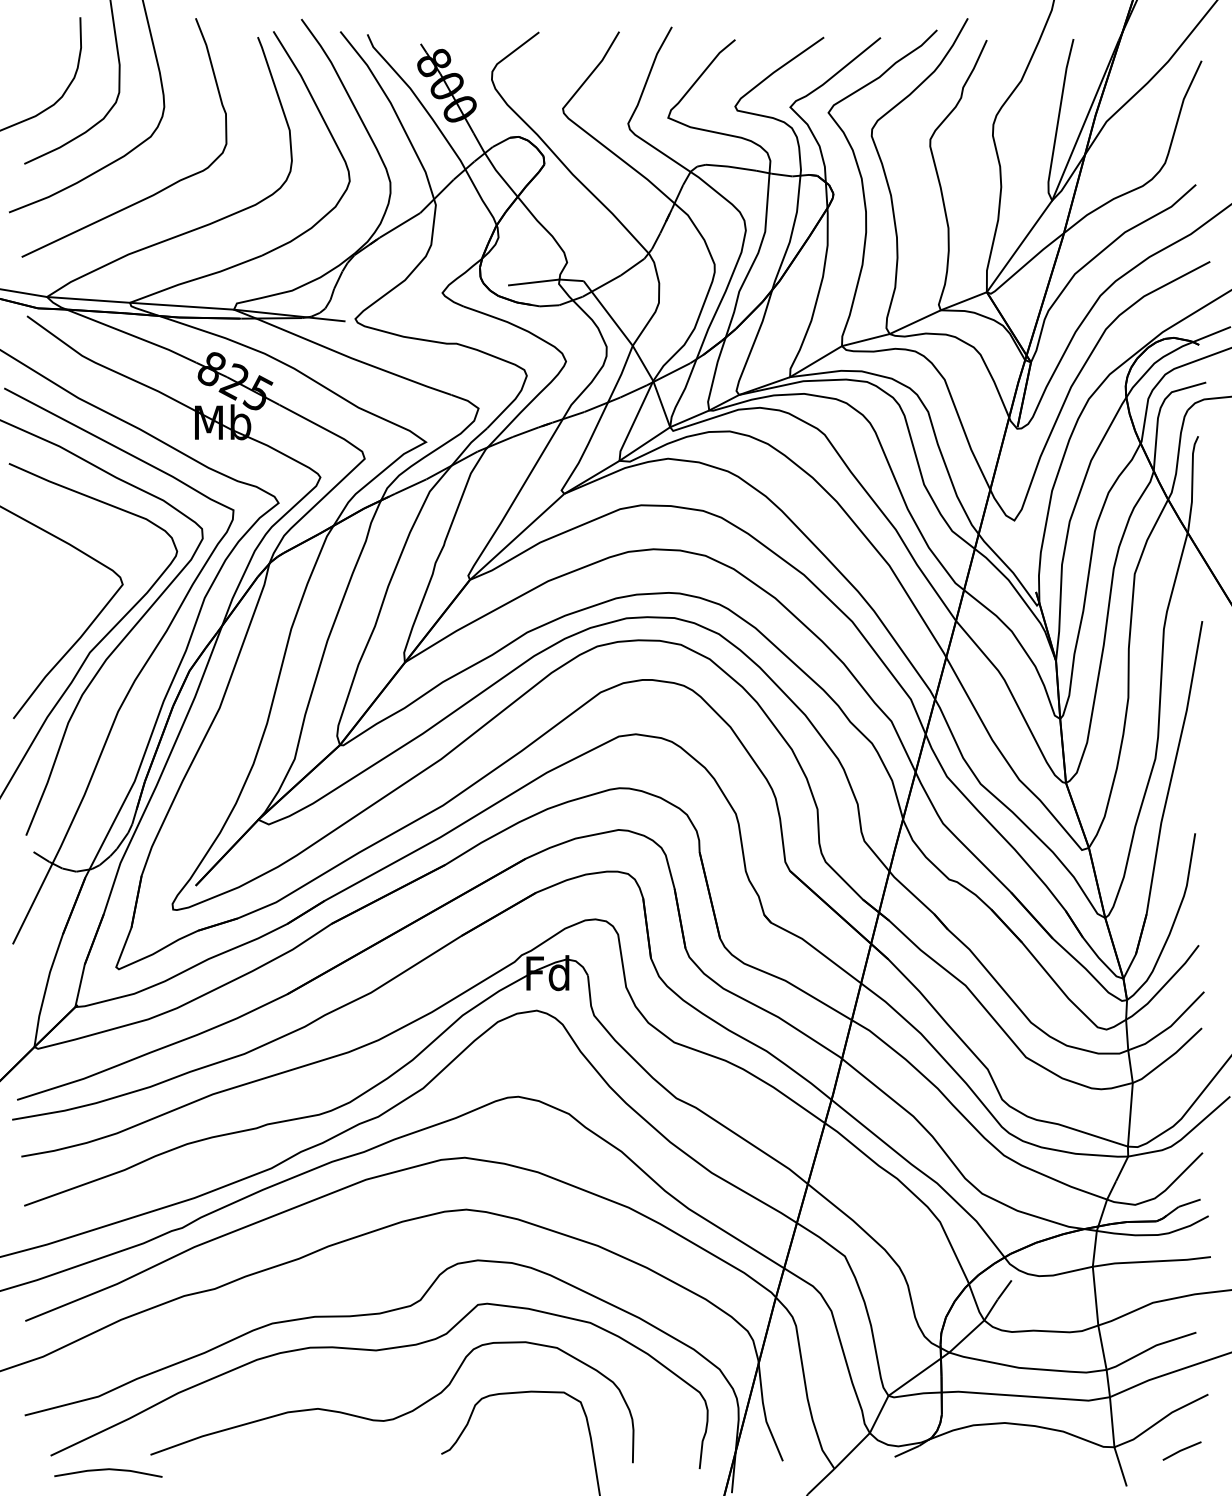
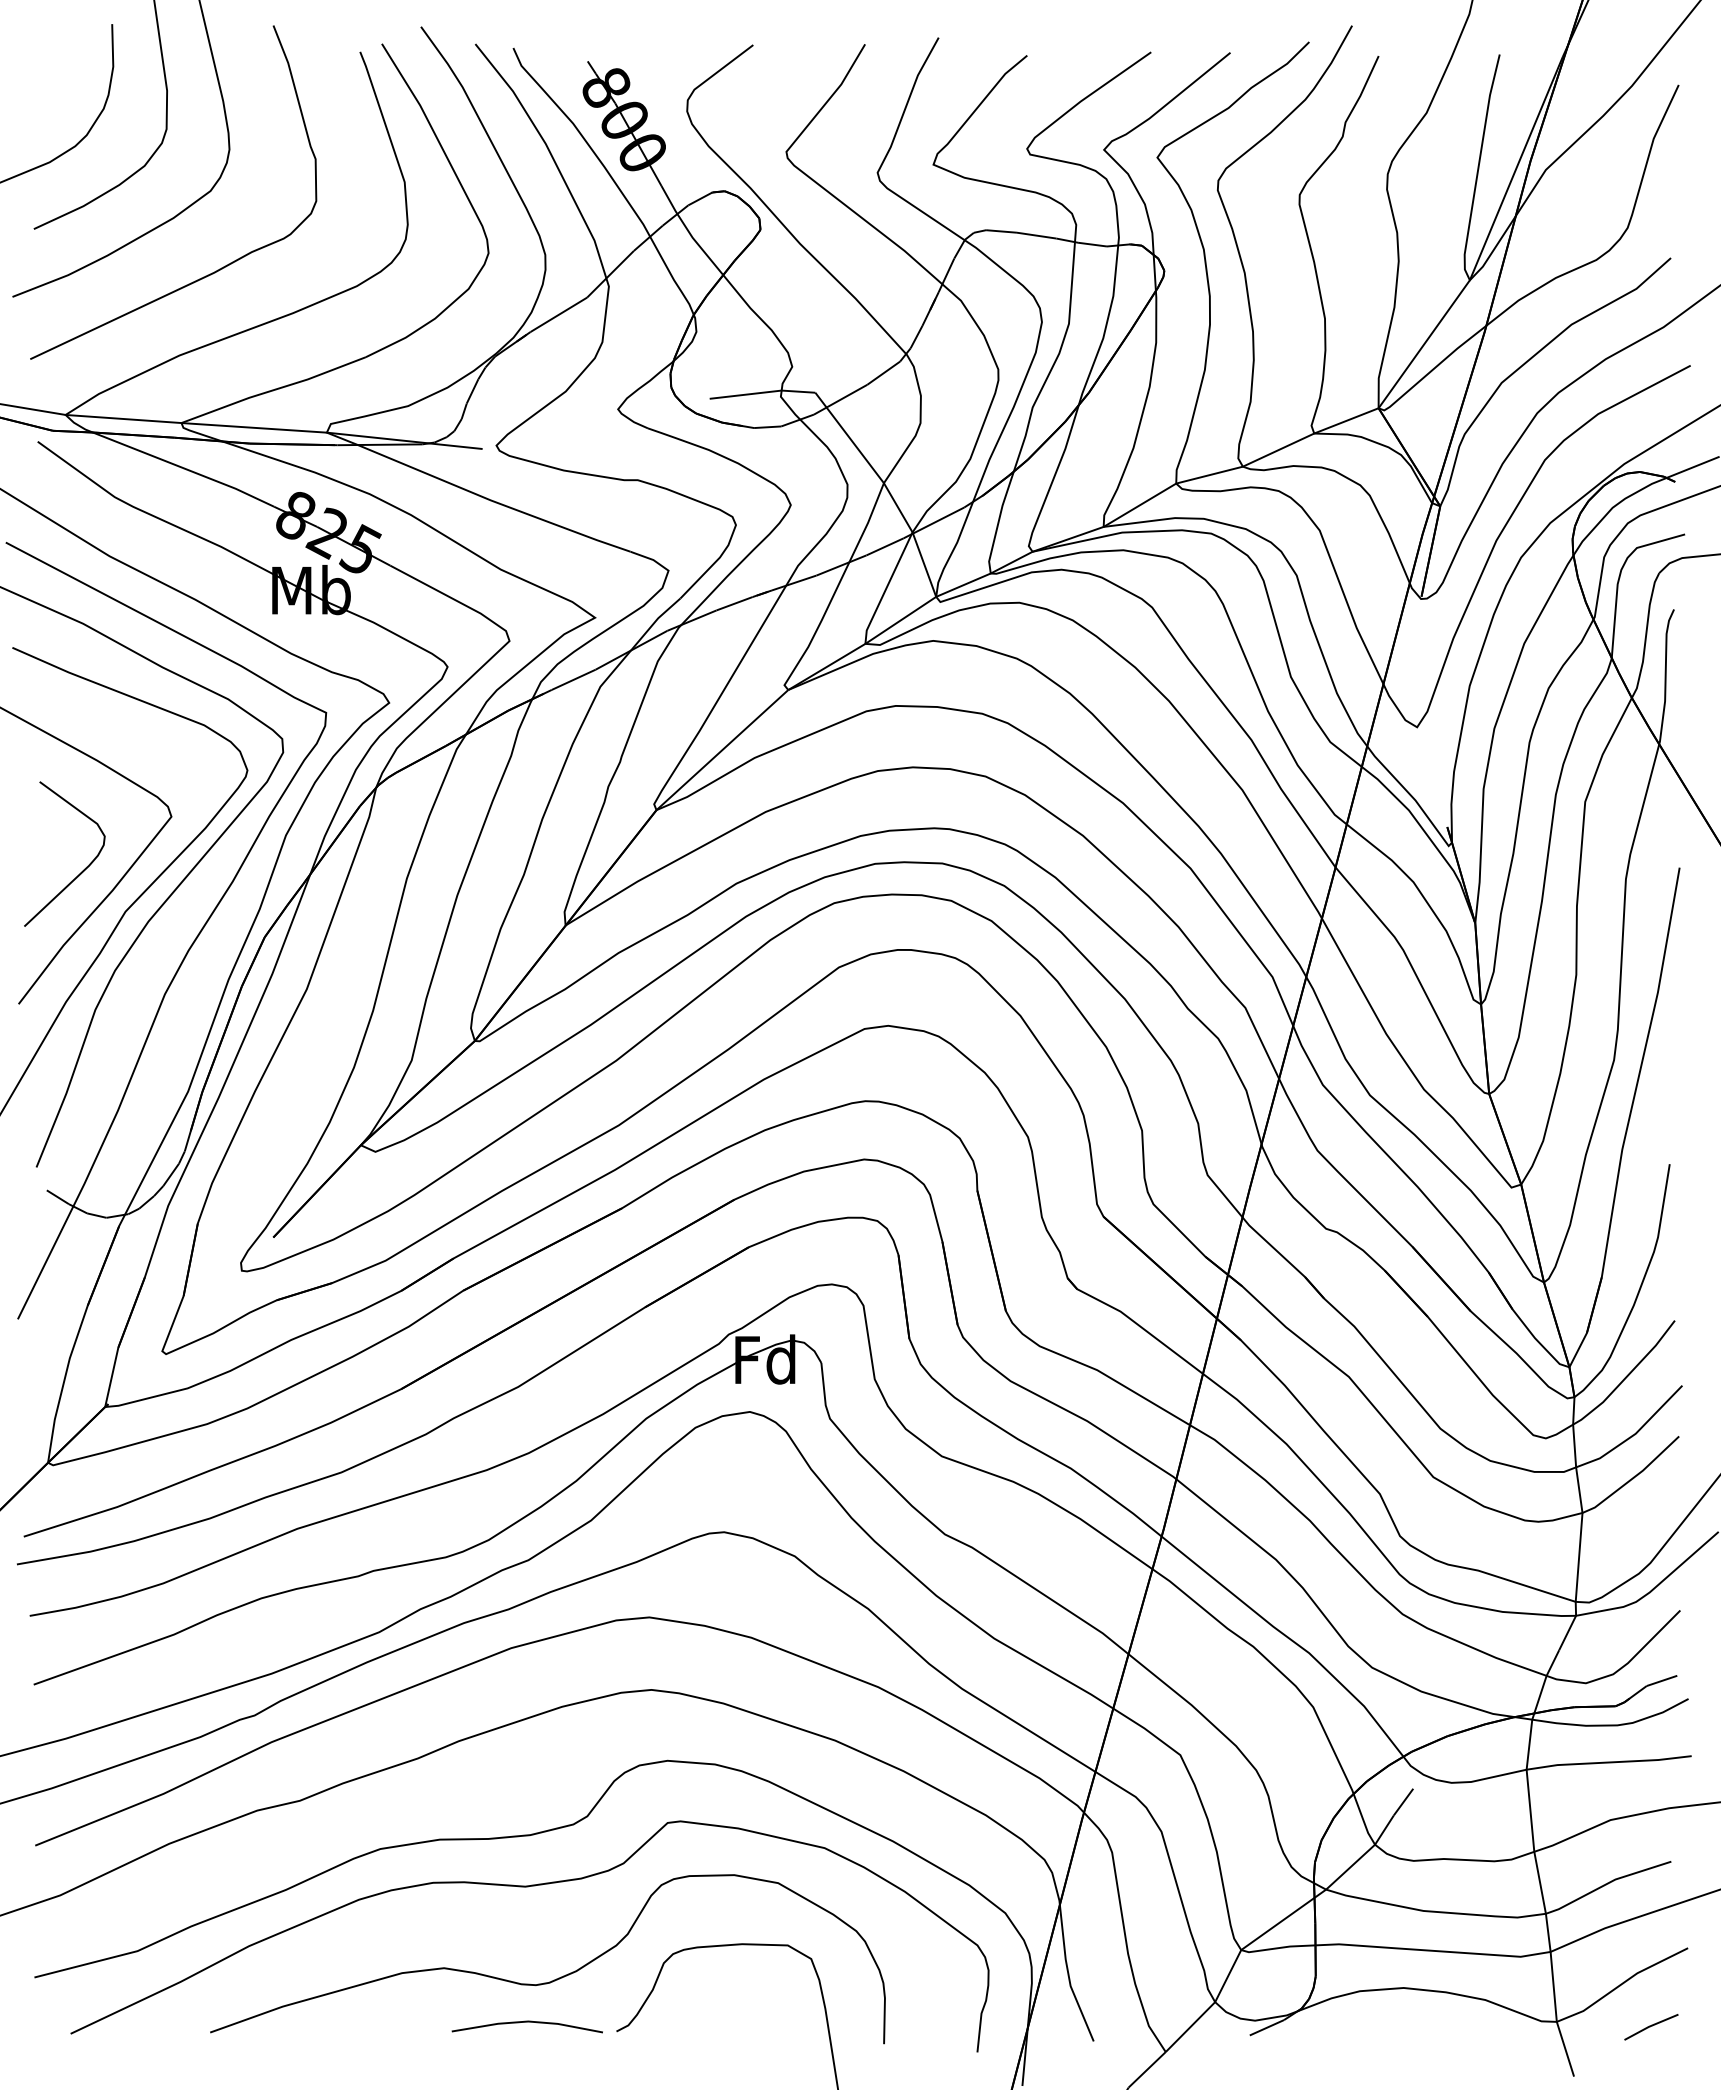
curve: (59, 623) -> (82, 870), added
line: (107, 1469) -> (526, 2022), moved

